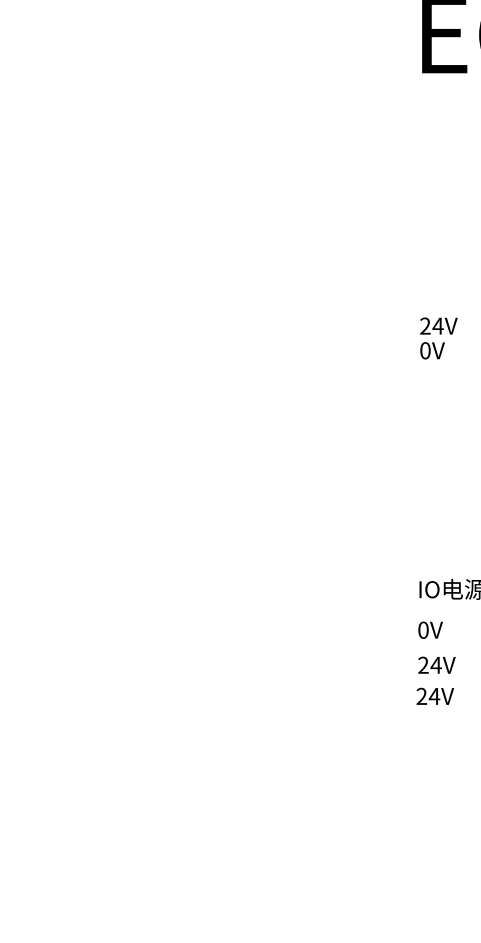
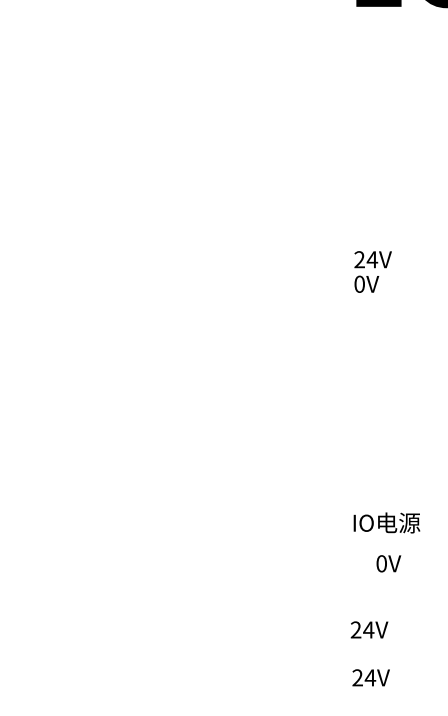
text: (430, 629) -> (388, 563), moved
text: (436, 664) -> (370, 677), moved

